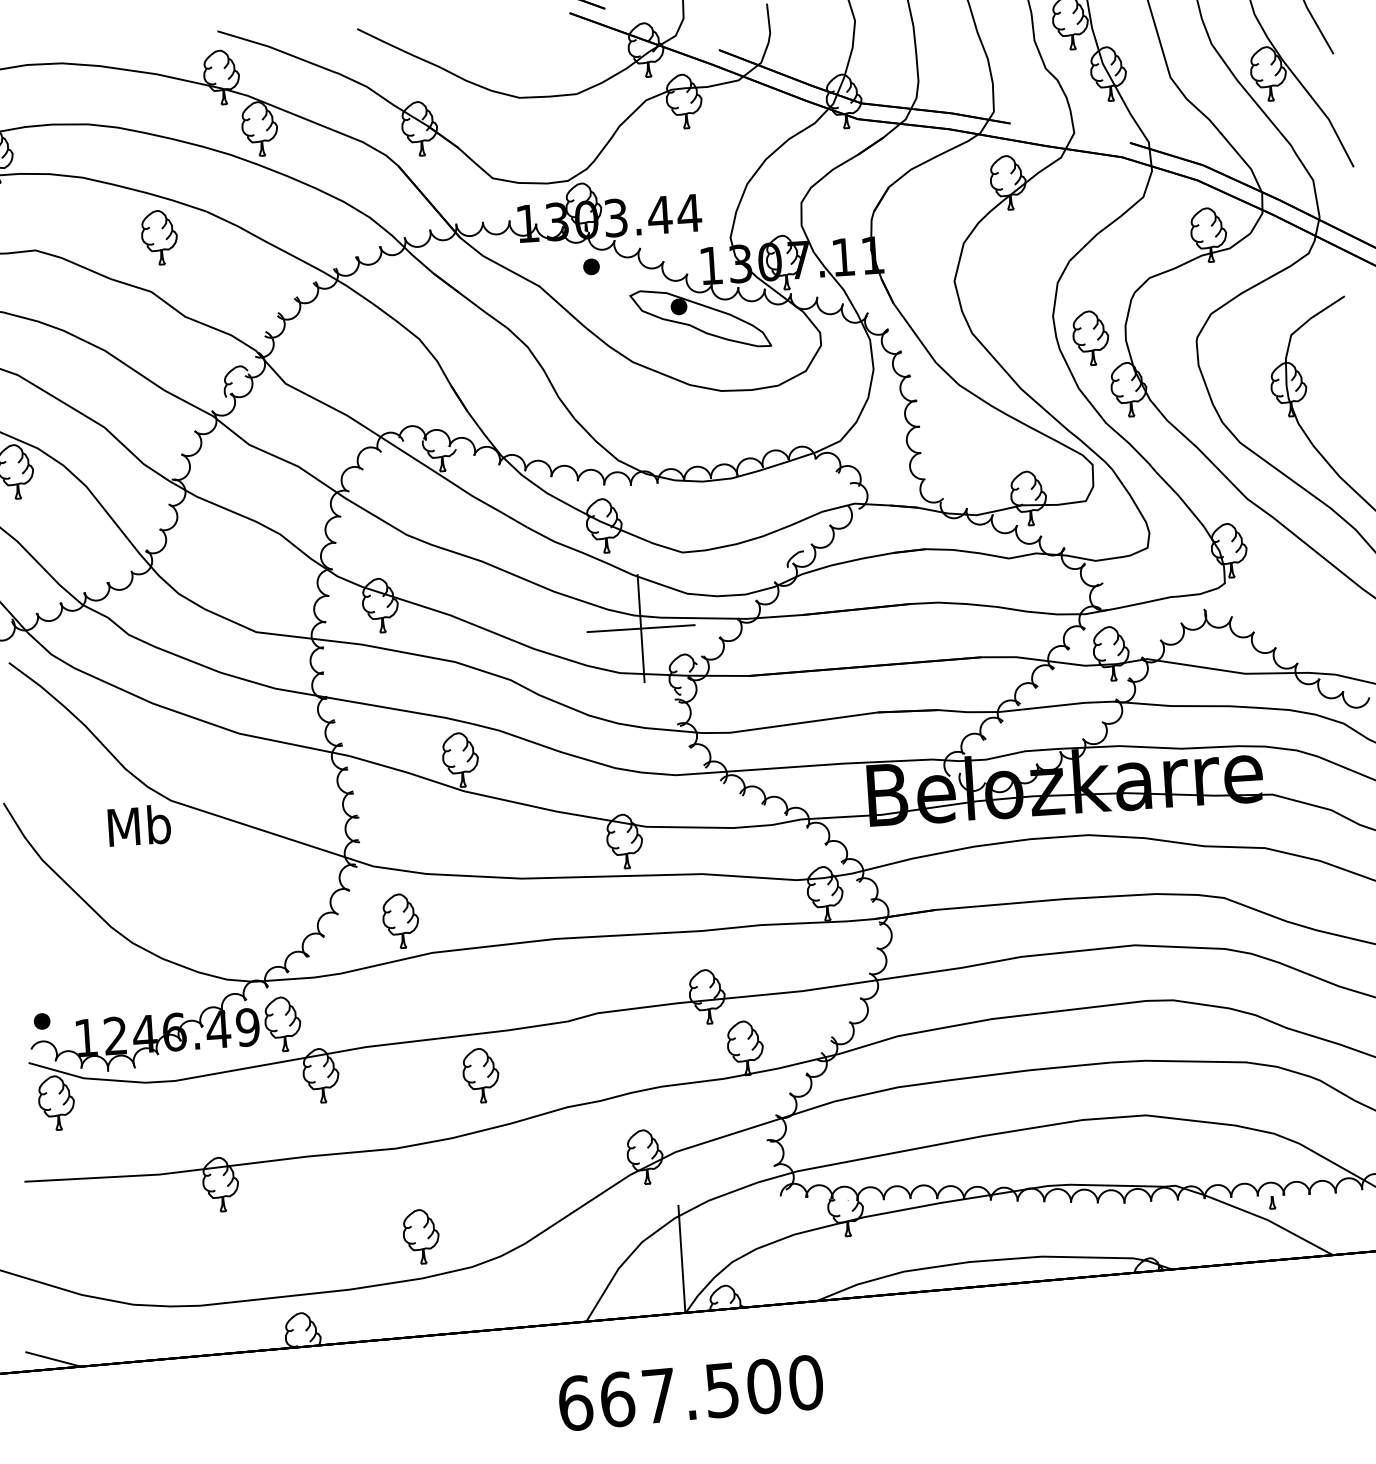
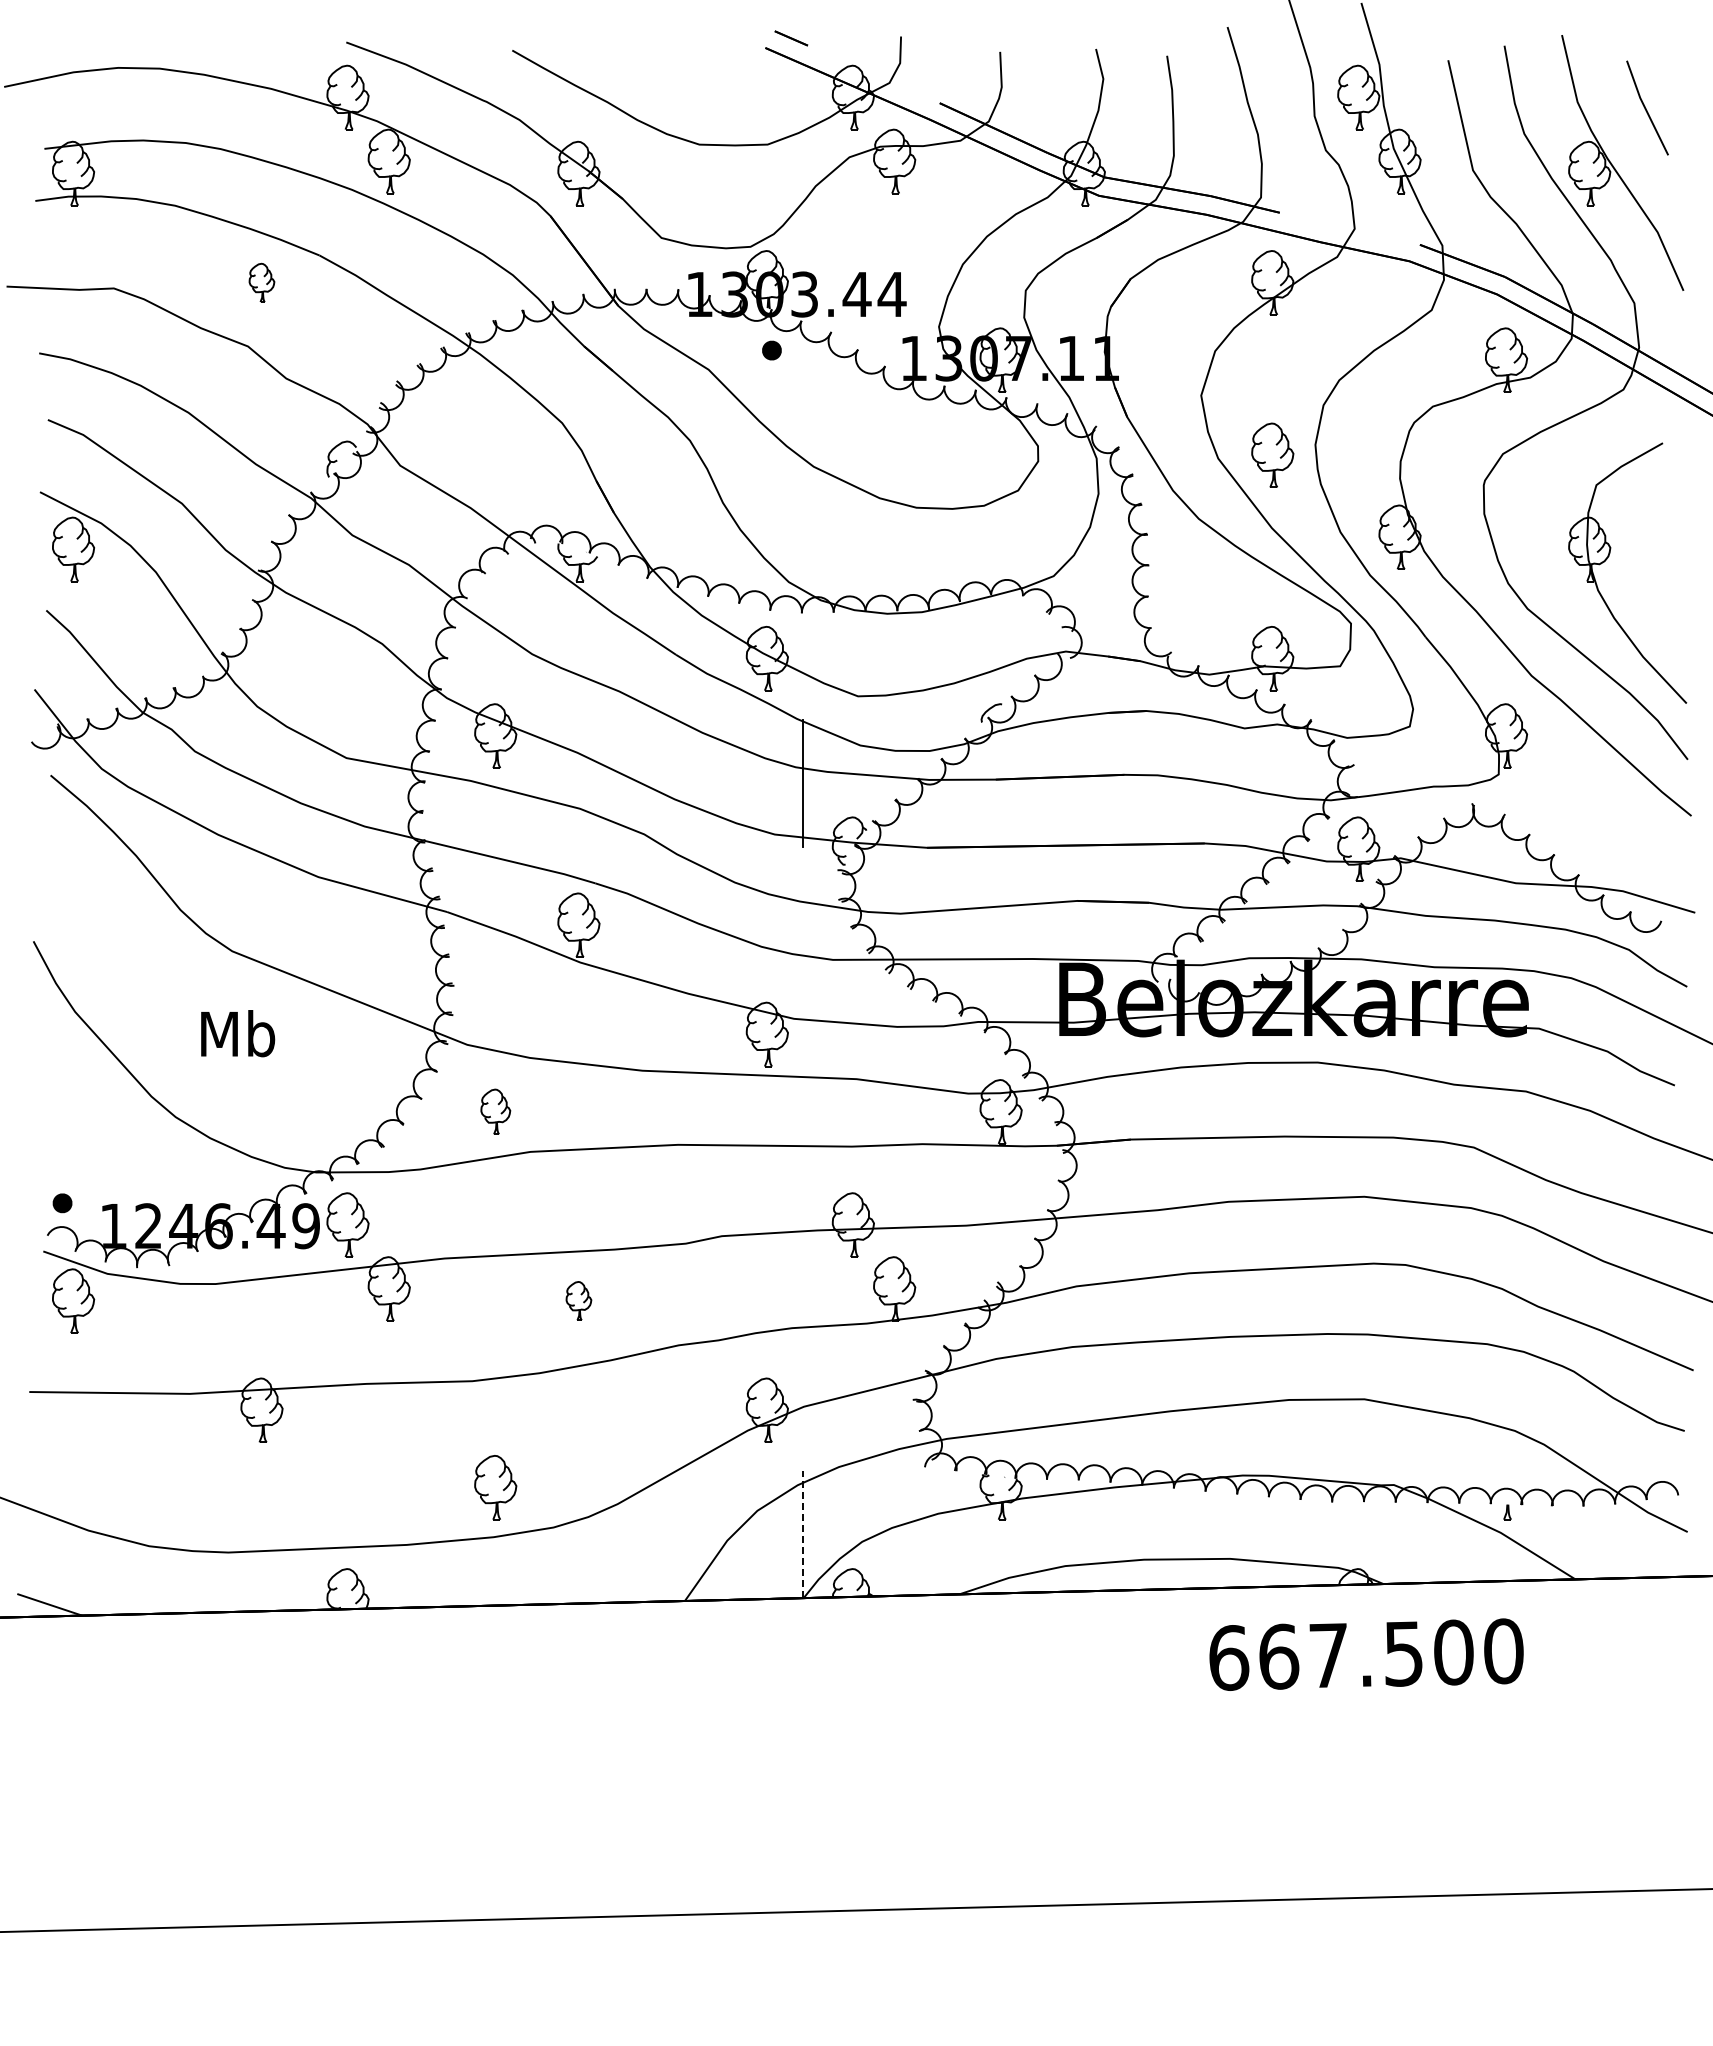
part: (159, 237) -> (261, 282), size x0.6
part: (699, 318) -> (896, 420), removed
part: (1090, 337) -> (1272, 454), moved
line: (640, 628) -> (802, 783), removed
text: (139, 825) -> (238, 1033), moved
part: (400, 920) -> (495, 1111), size x0.7
part: (480, 1075) -> (578, 1300), size x0.6
line: (682, 1259) -> (803, 1534), solid -> dashed
text: (690, 1392) -> (1366, 1654), moved

